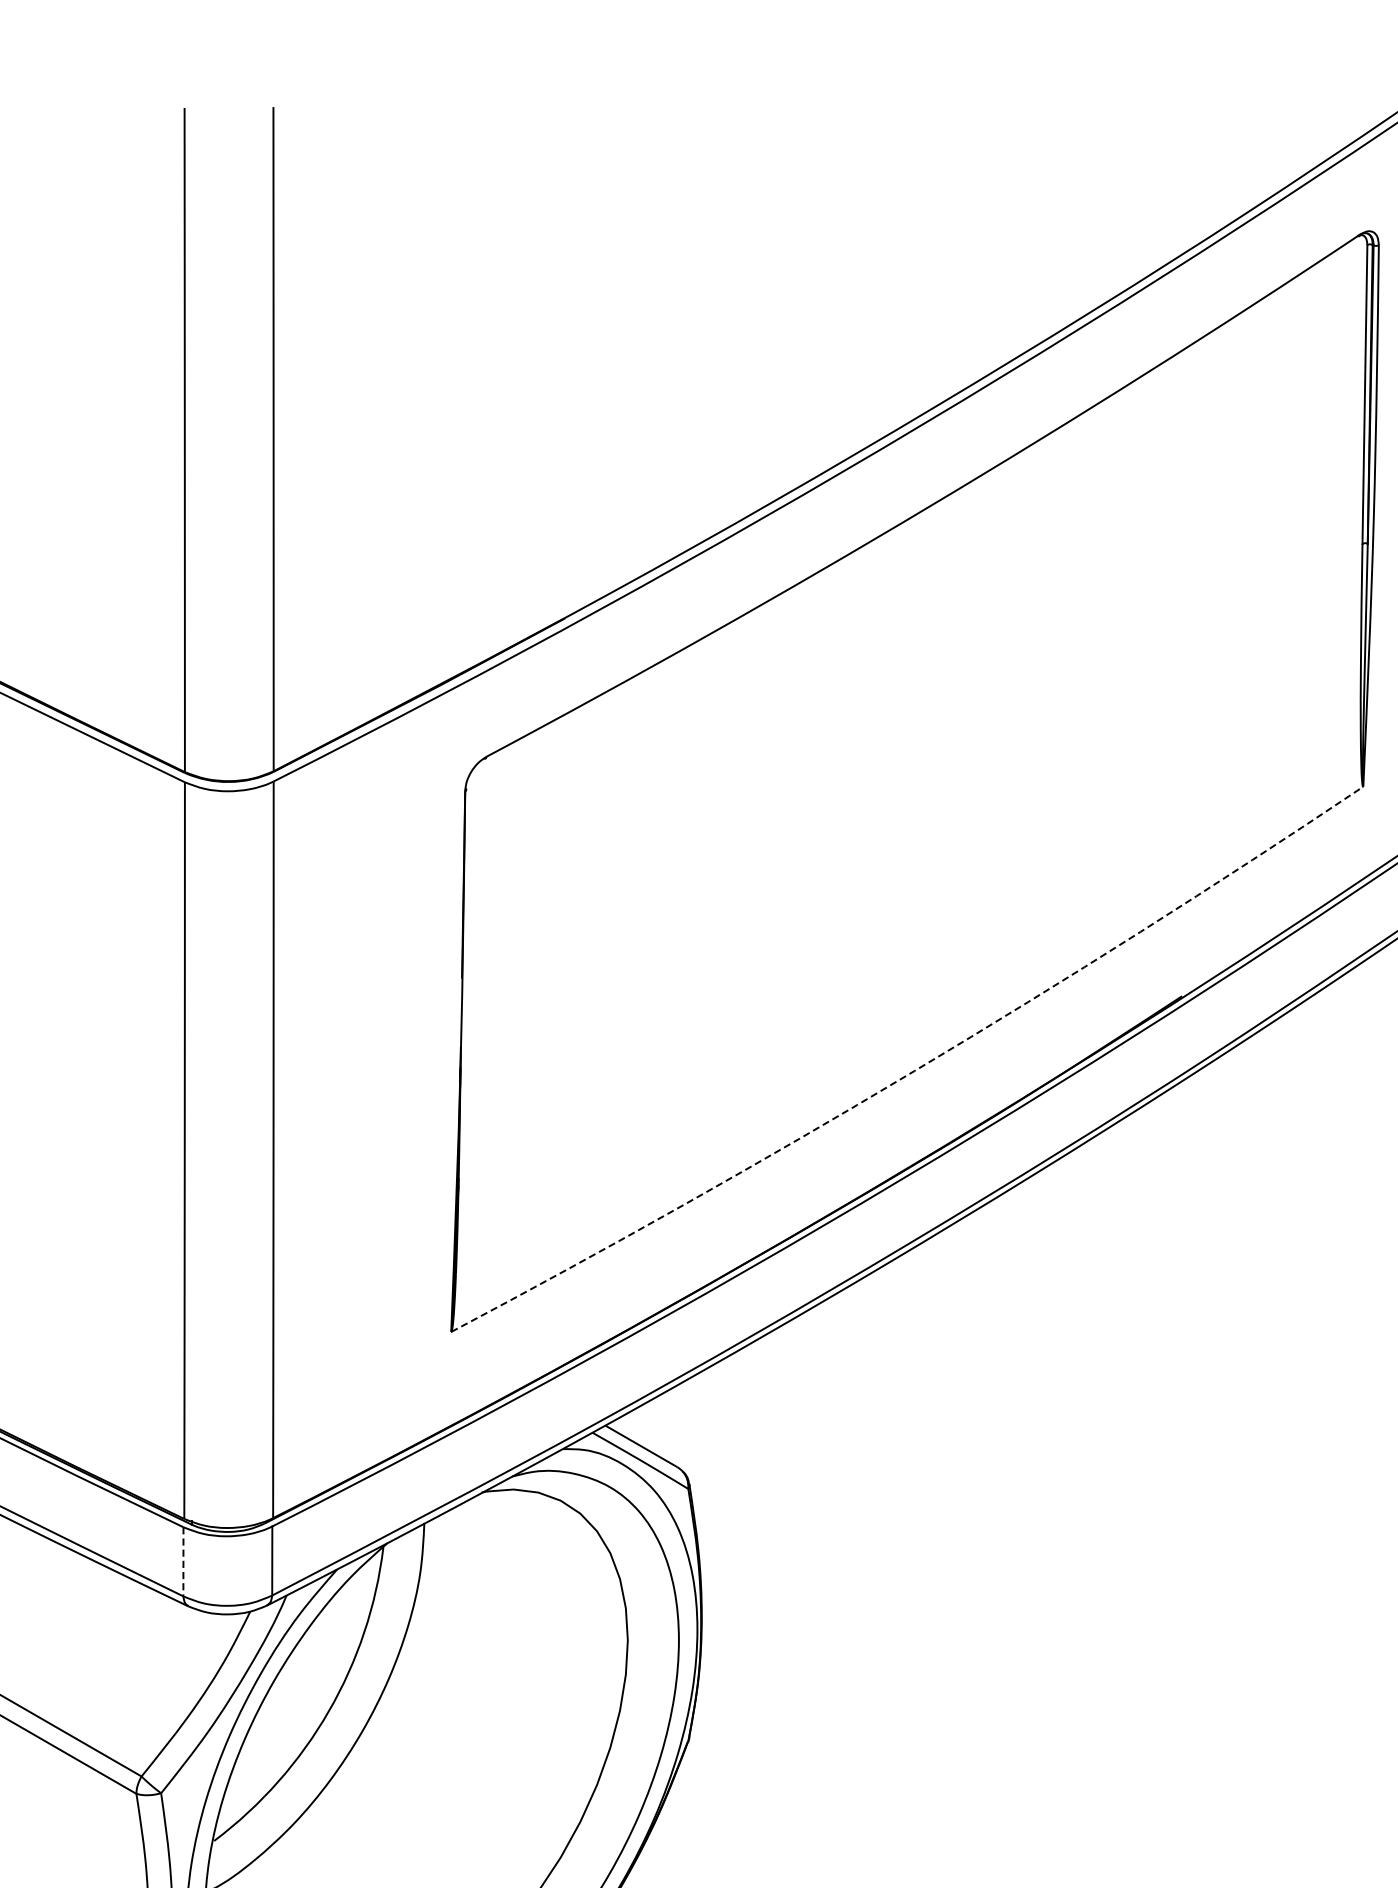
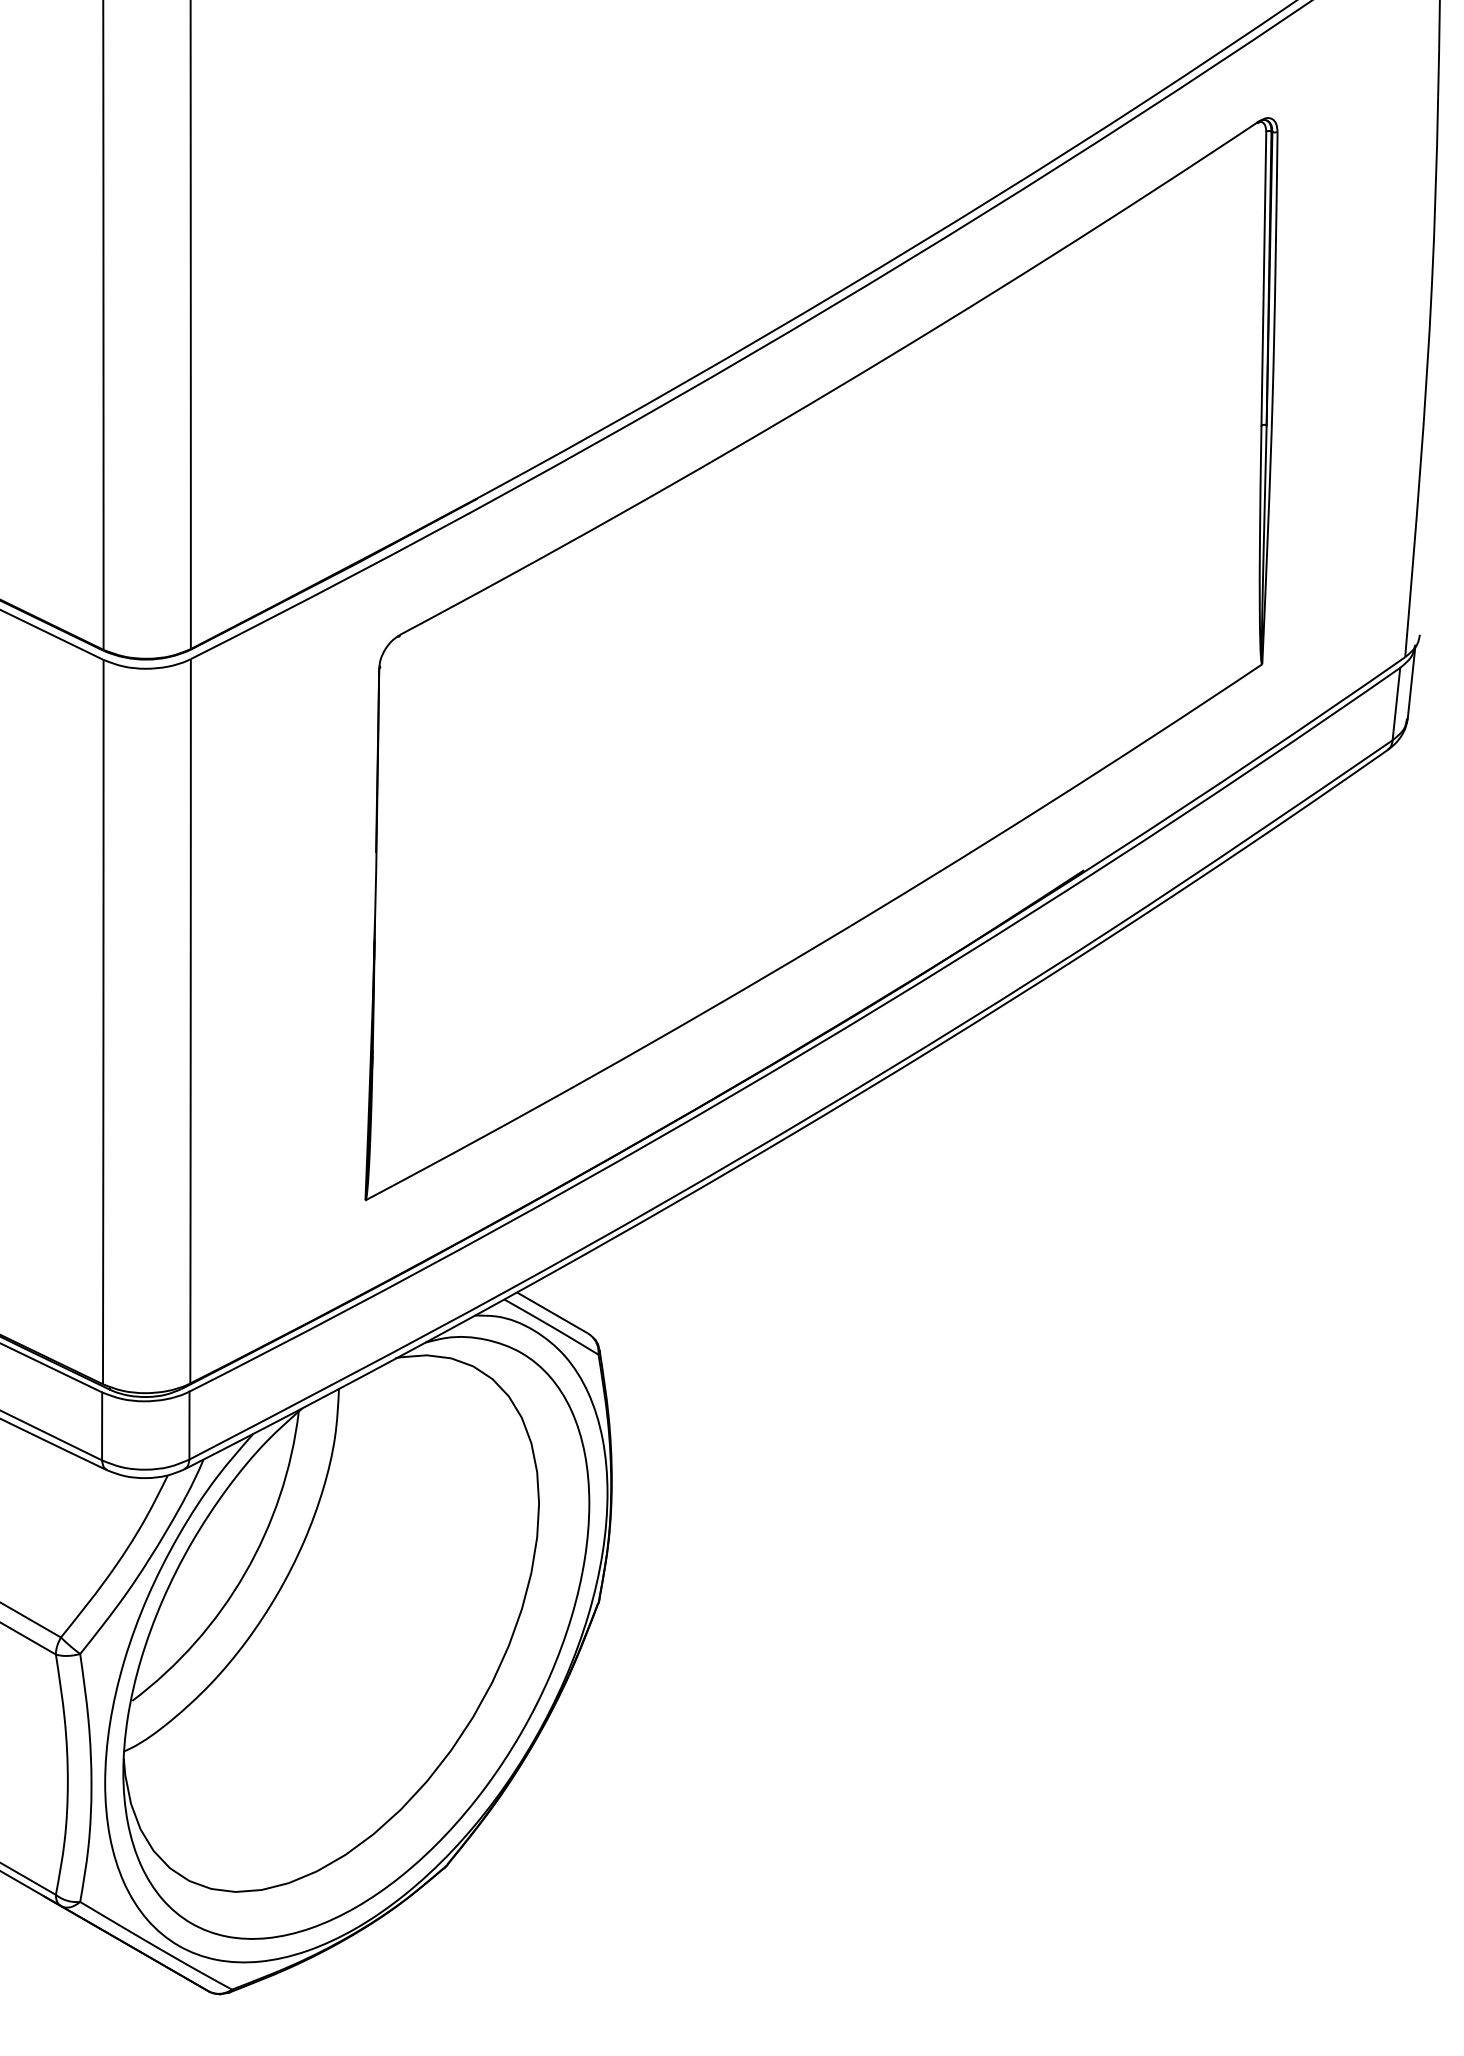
arc: (914, 1070) -> (820, 943), dashed -> solid
line: (183, 1561) -> (102, 1426), dashed -> solid

